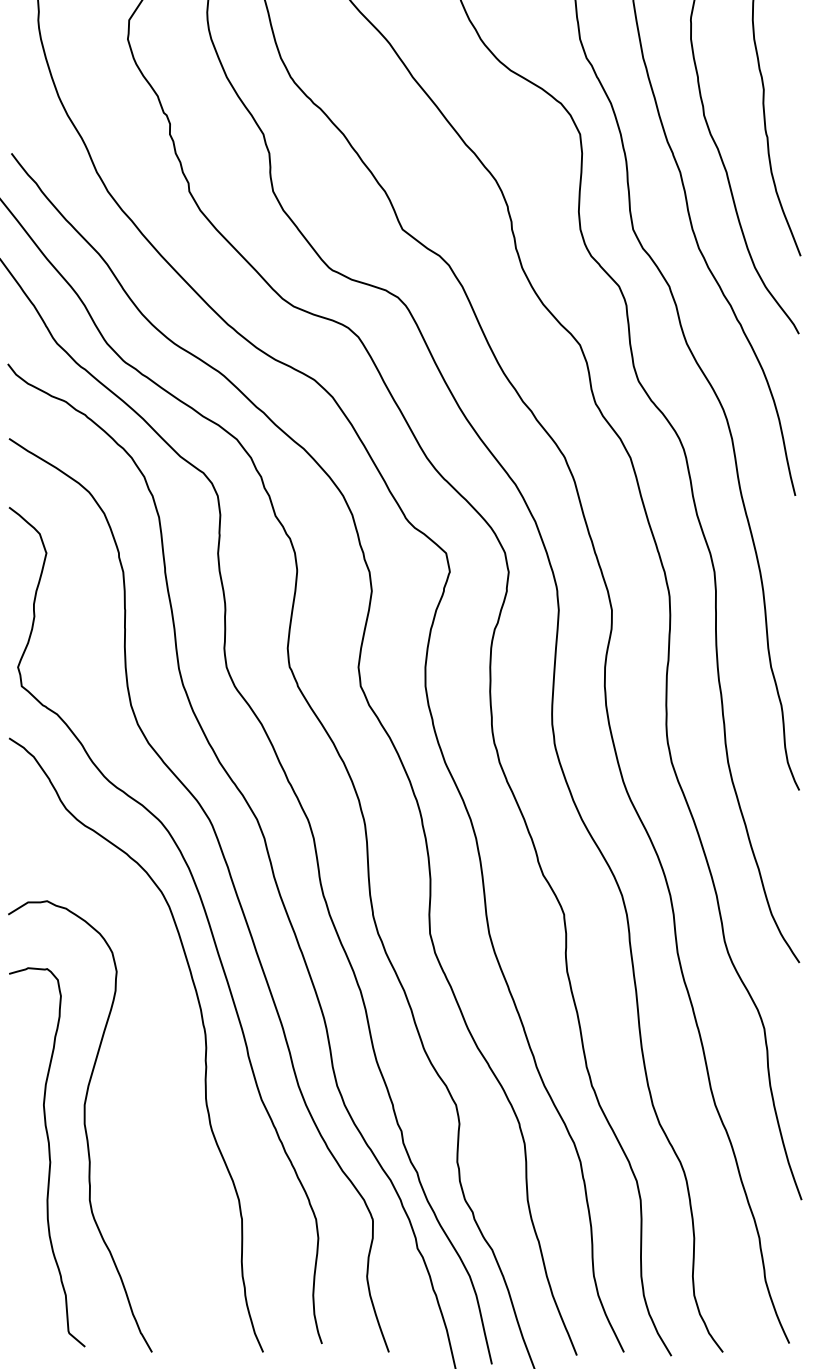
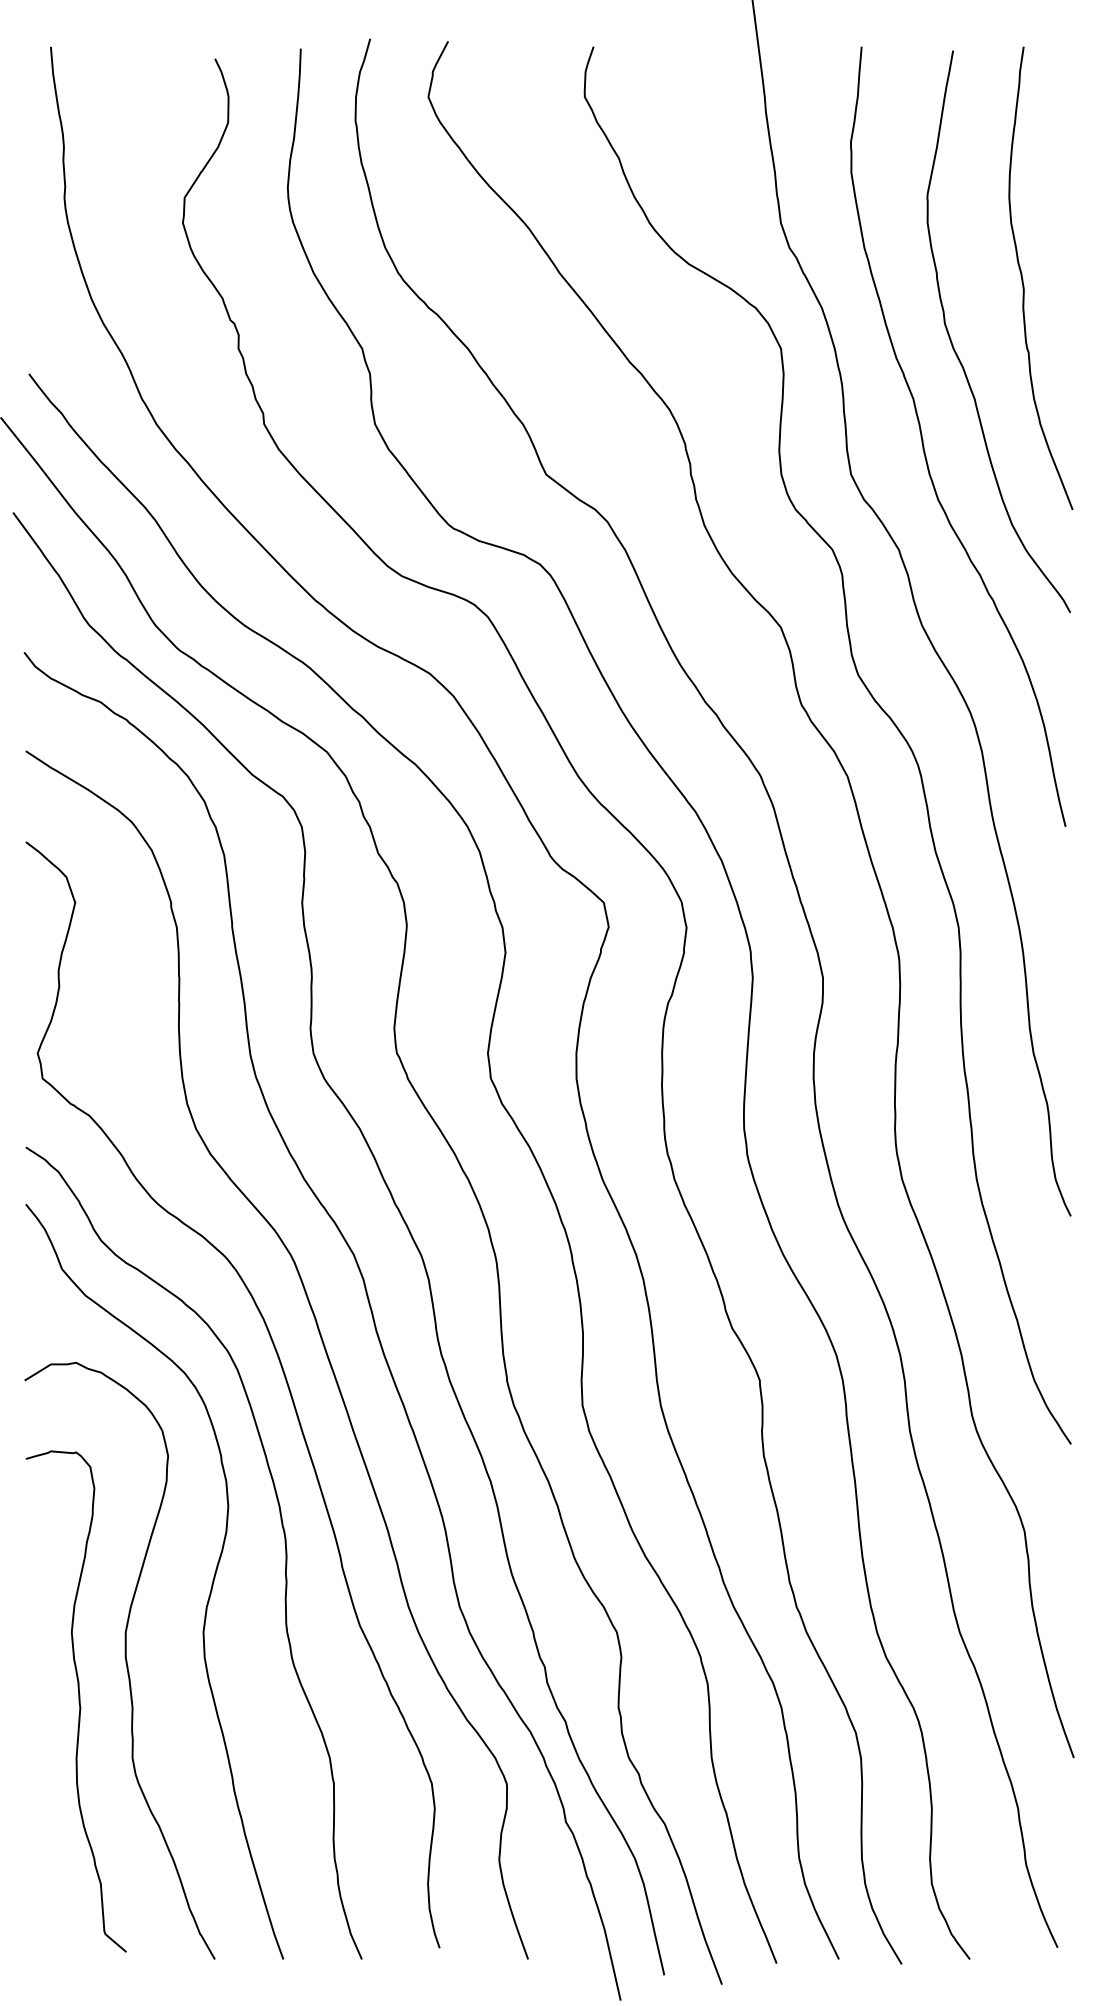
curve: (147, 1077) -> (208, 1596), added

